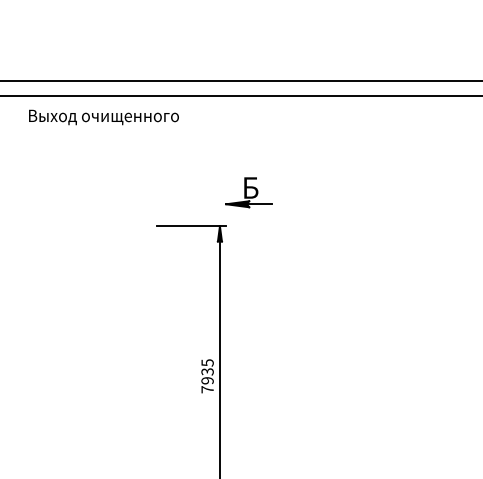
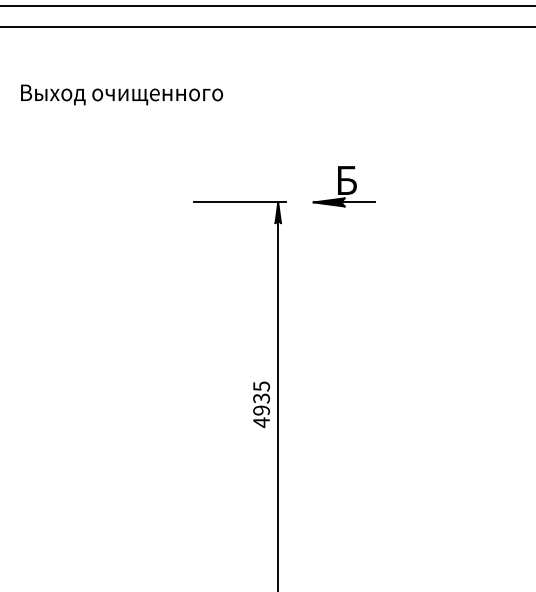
text: (103, 117) -> (121, 94), moved
part: (248, 192) -> (343, 186), moved
text: (207, 389) -> (261, 422), 7935 -> 4935

